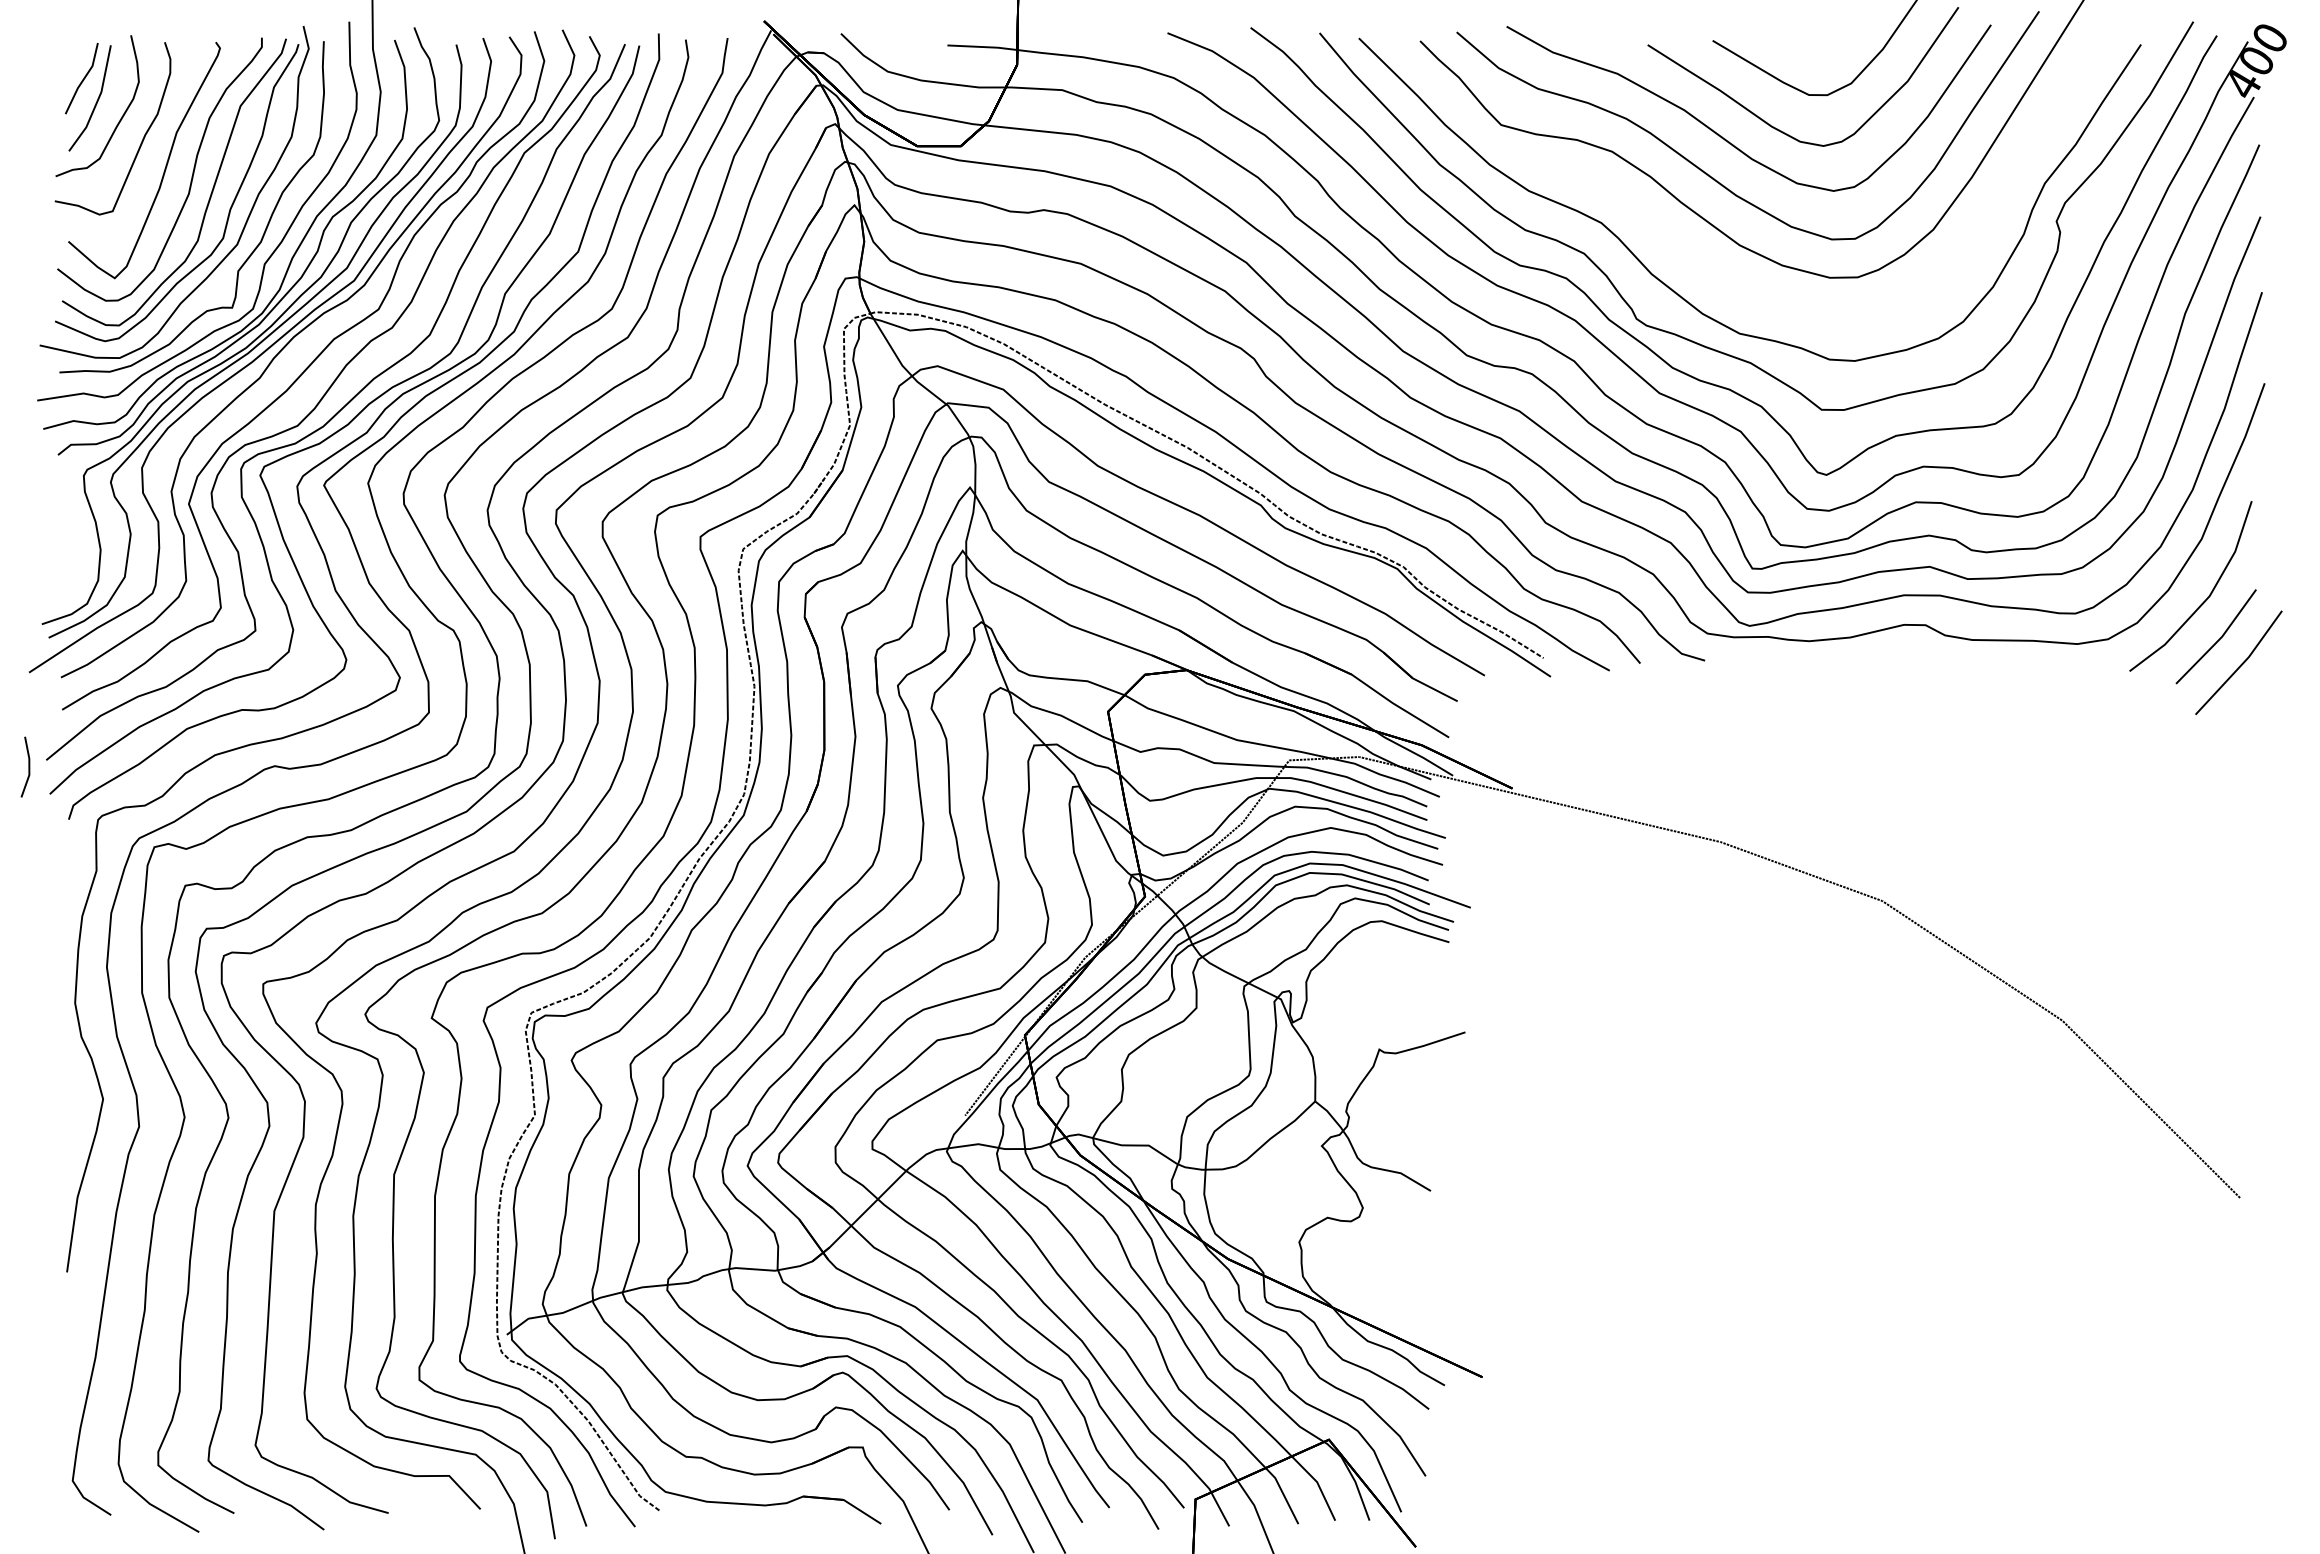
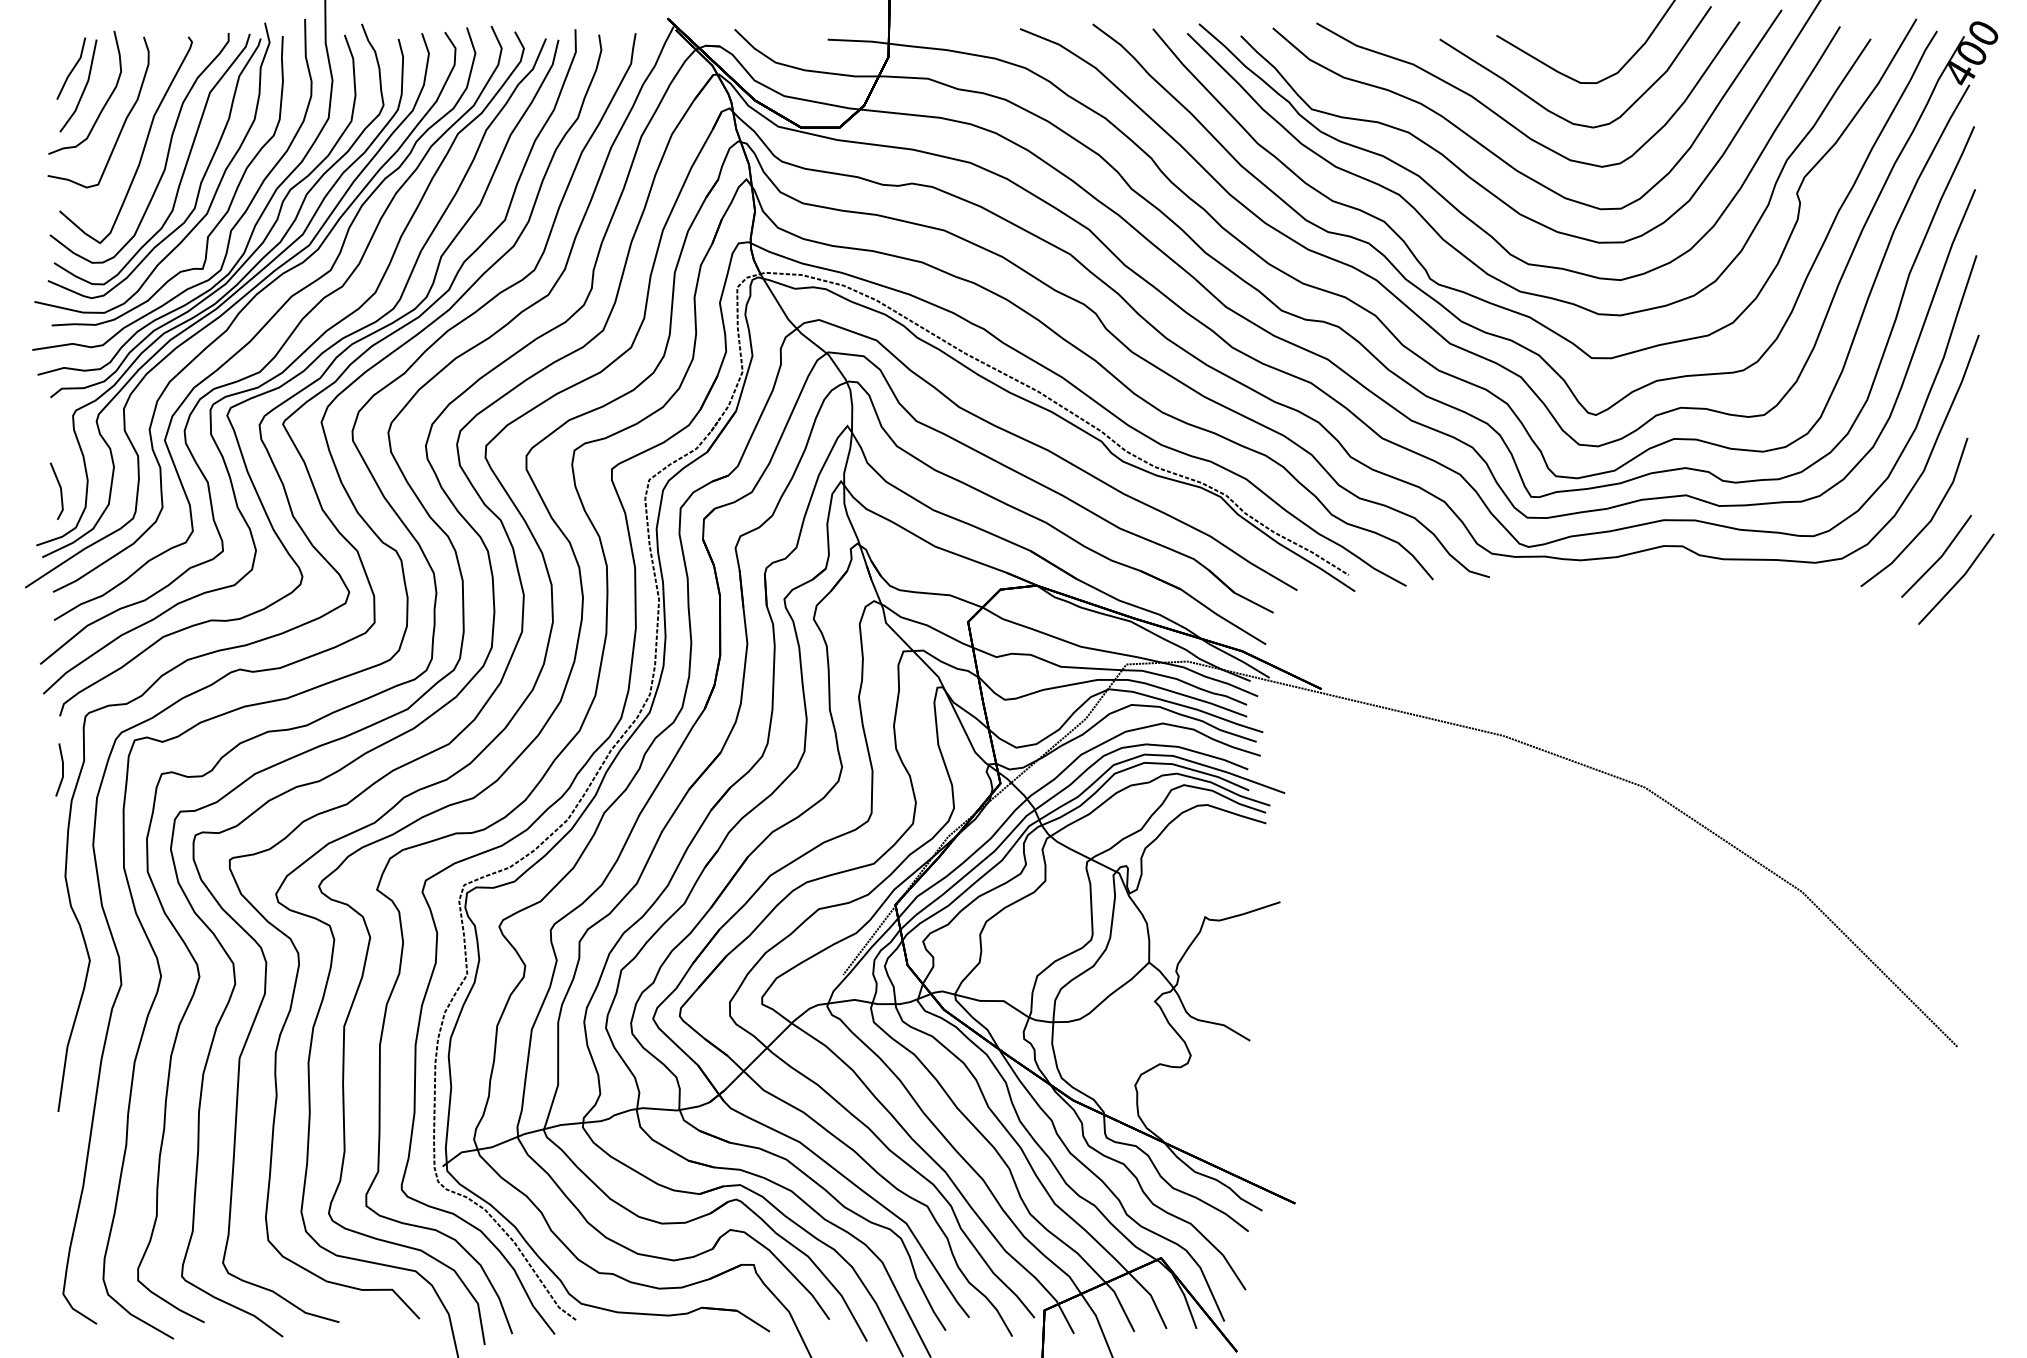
part: (1681, 249) -> (1469, 218), added
line: (69, 562) -> (60, 491), added
line: (28, 766) -> (62, 769), moved

